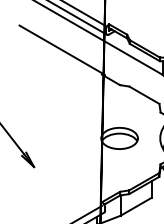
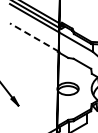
line: (61, 49) -> (34, 37), solid -> dashed

